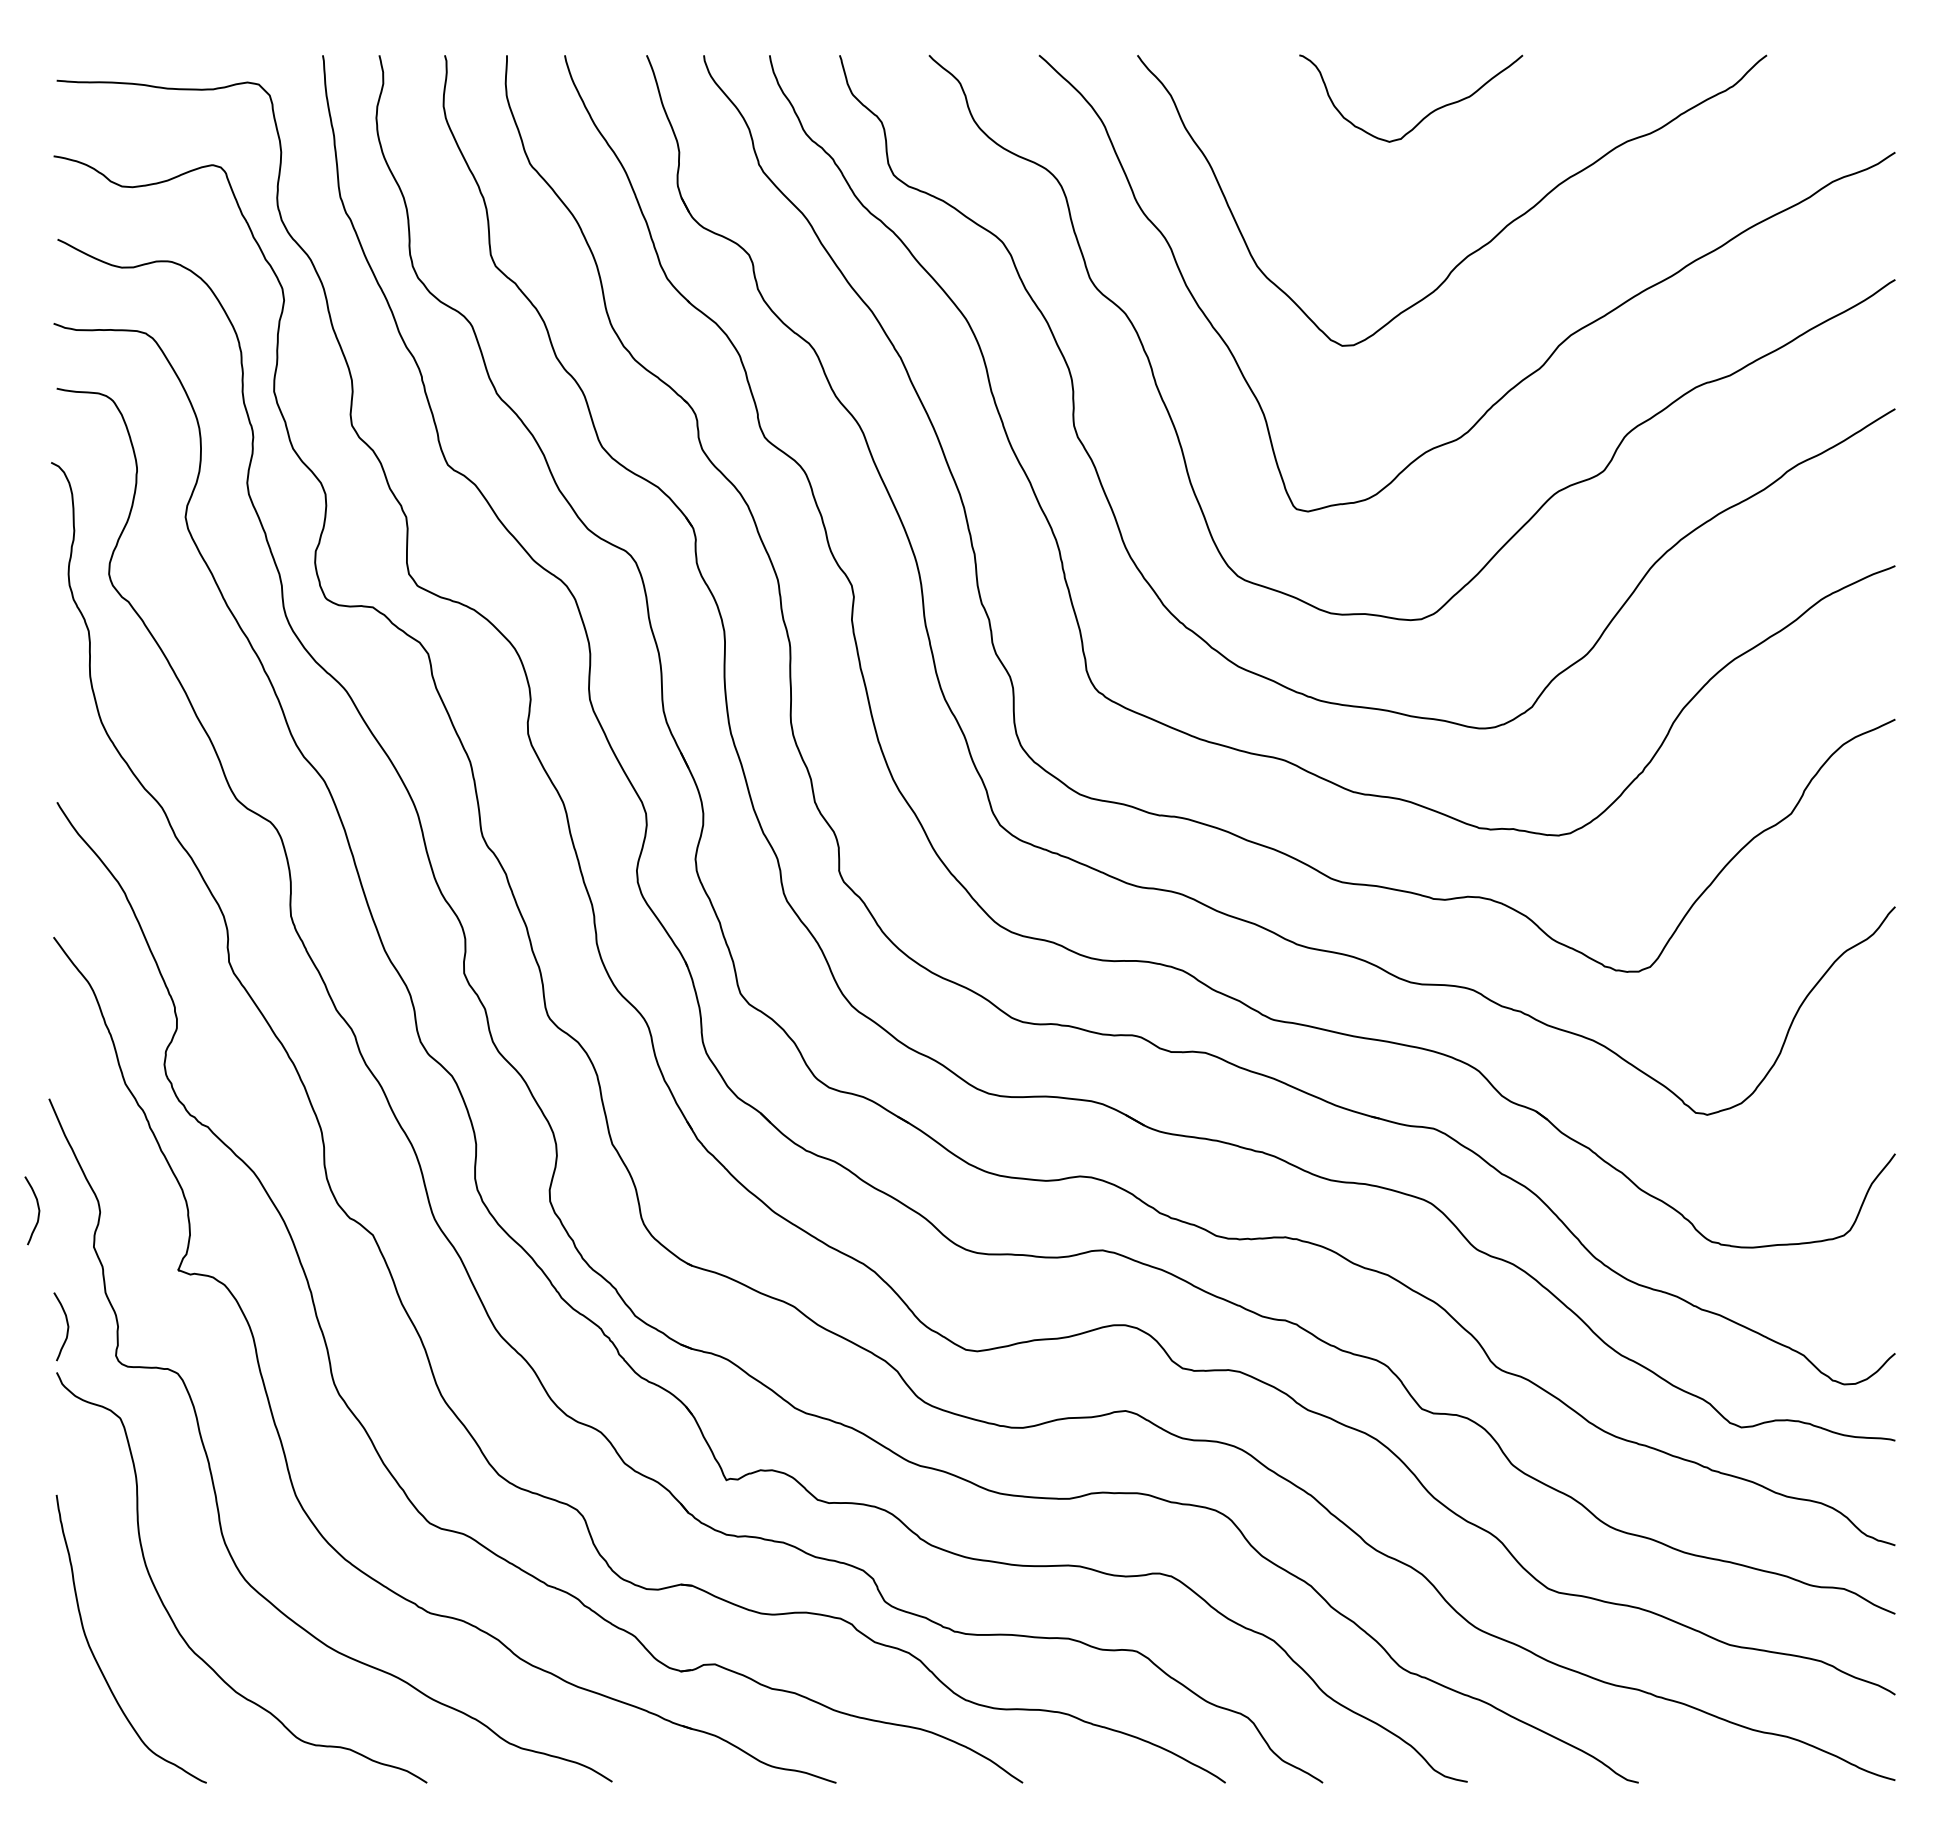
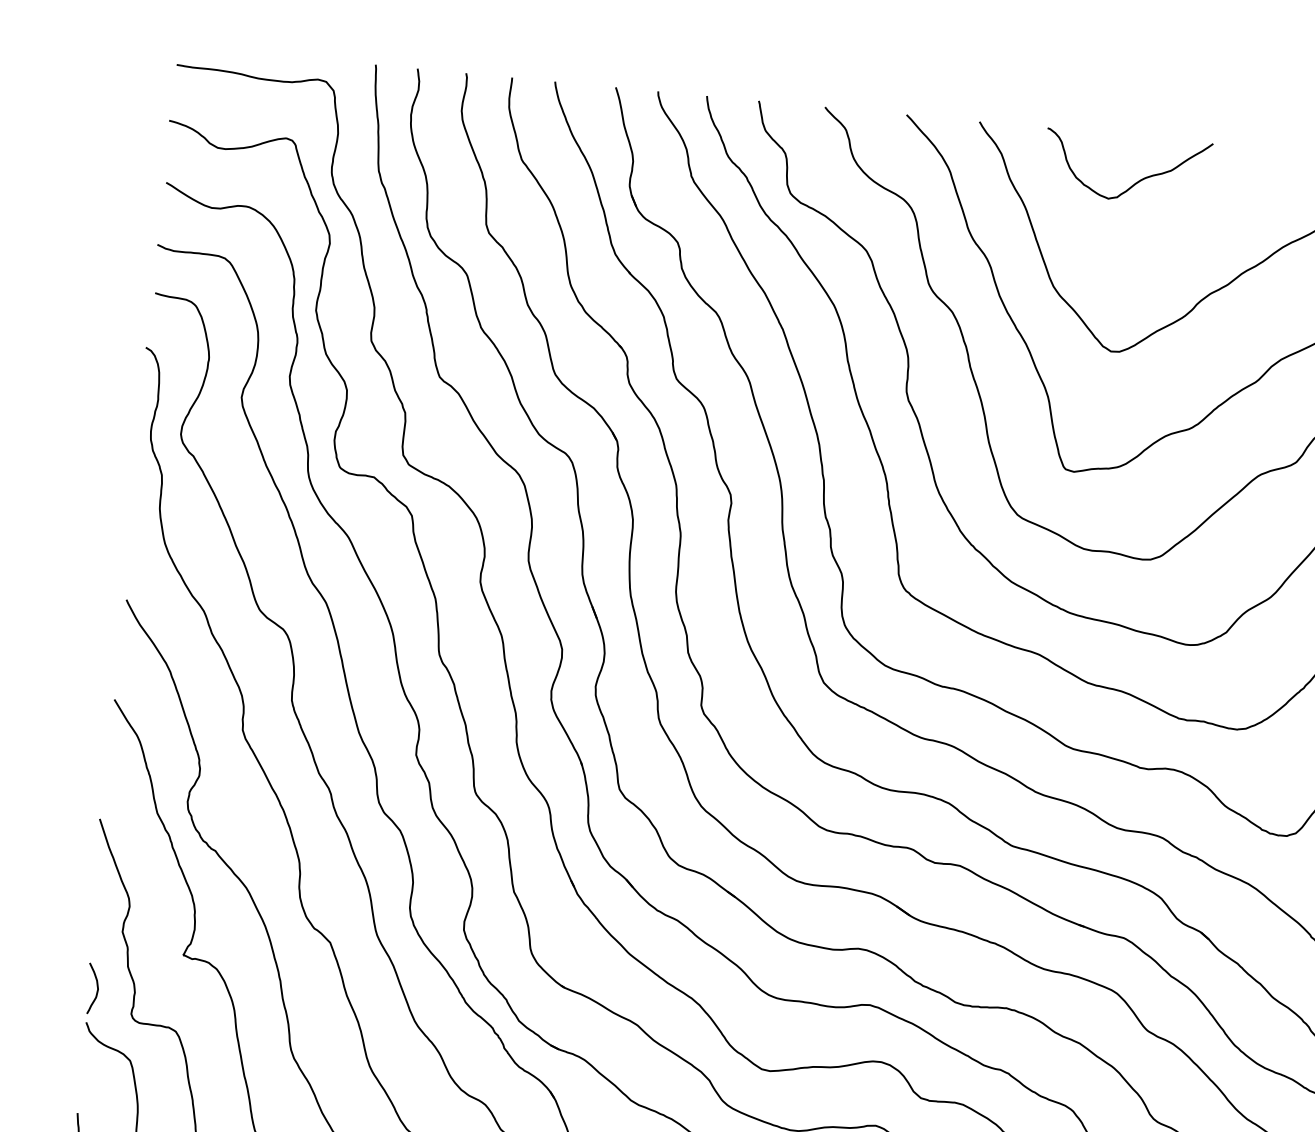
curve: (1424, 116) -> (1136, 182), moved
curve: (37, 1207) -> (83, 898), removed

